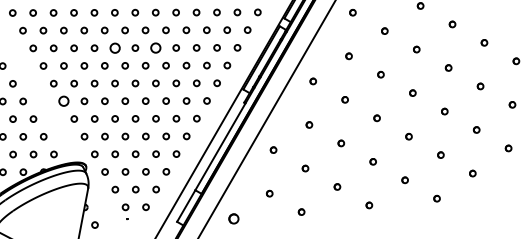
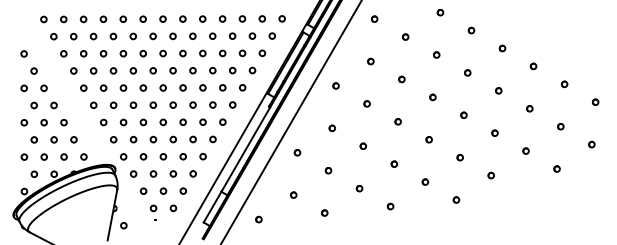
circle: (114, 48) -> (142, 53), size x0.62
circle: (155, 48) -> (182, 53), size x0.62
circle: (63, 101) -> (93, 105), size x0.62
part: (233, 218) -> (258, 219), size x0.62

